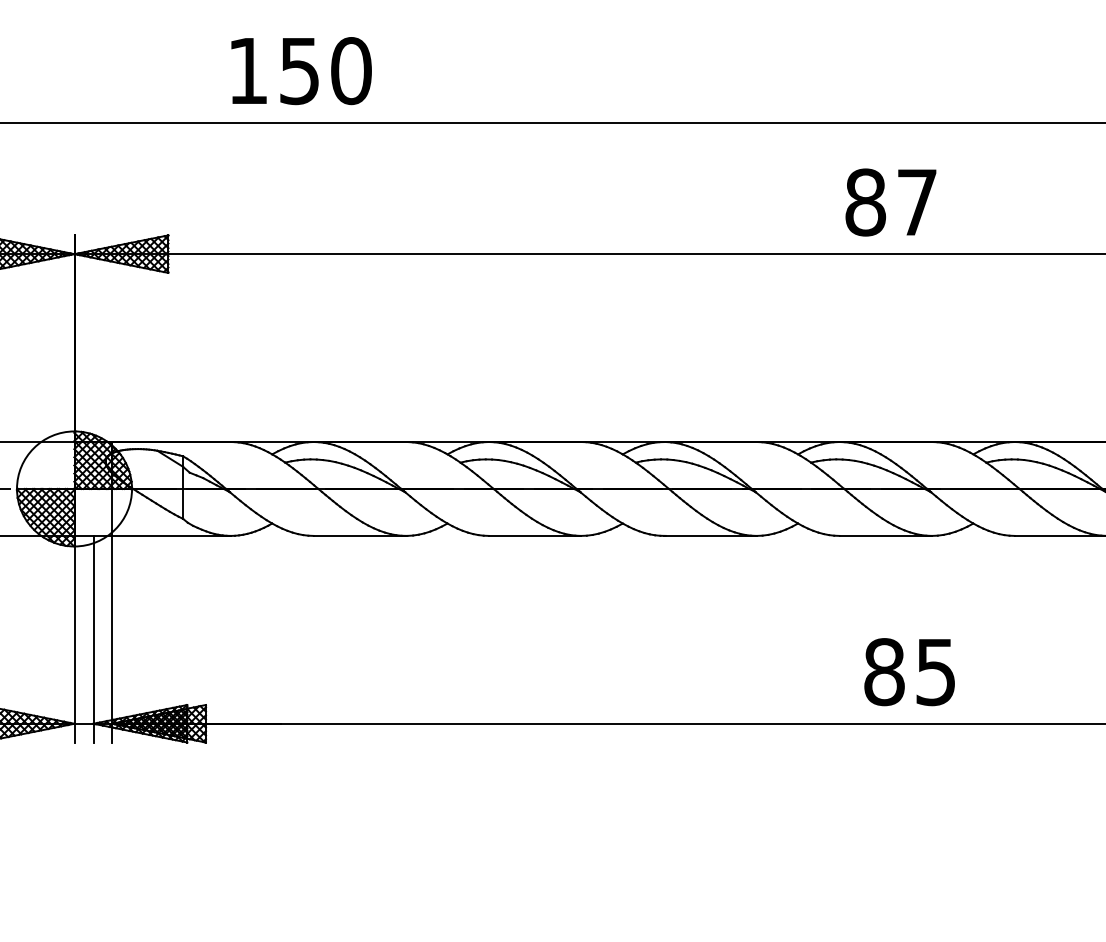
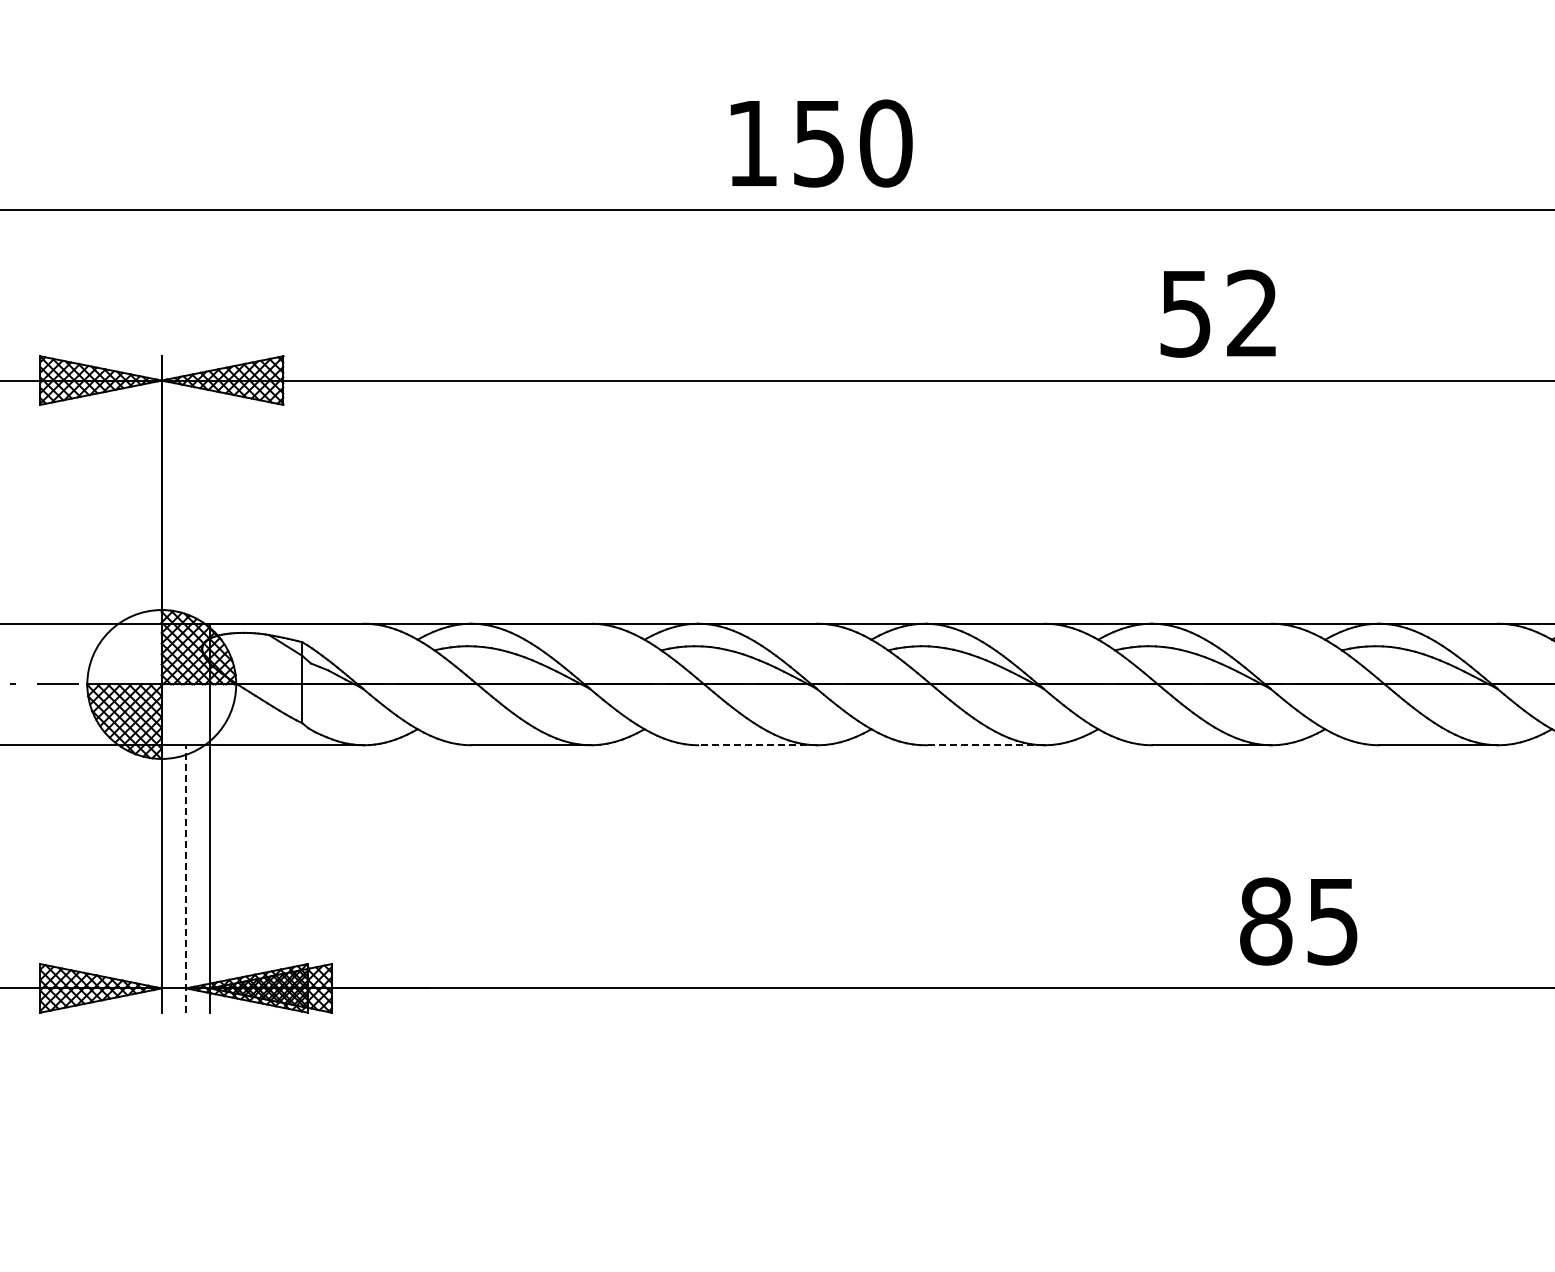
text: (301, 70) -> (821, 143), moved
text: (890, 202) -> (1218, 313), 87 -> 52
line: (534, 536) -> (757, 745), solid -> dashed
line: (710, 536) -> (984, 745), solid -> dashed
line: (93, 638) -> (186, 878), solid -> dashed
text: (909, 672) -> (1298, 921), moved

